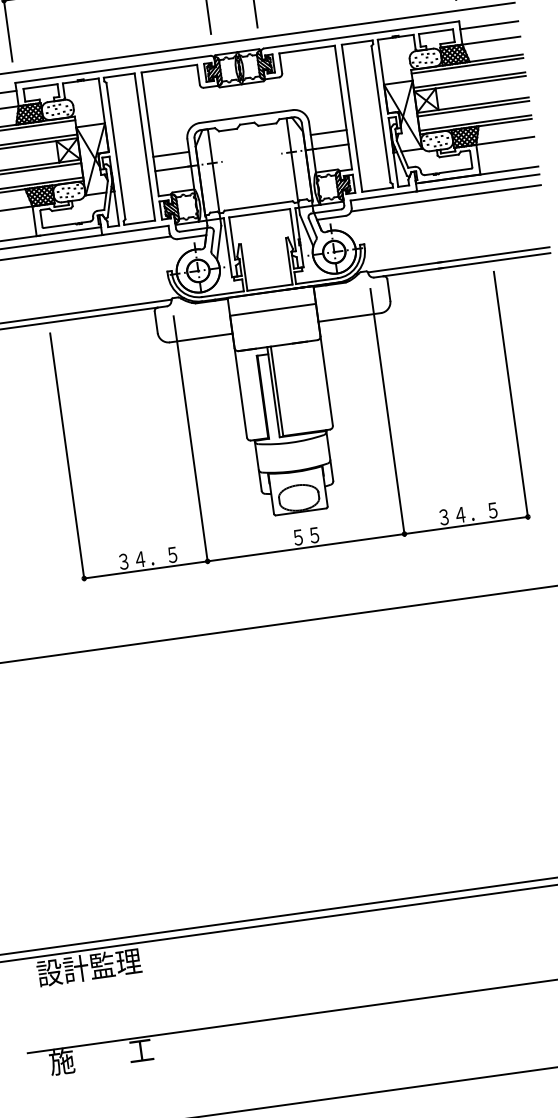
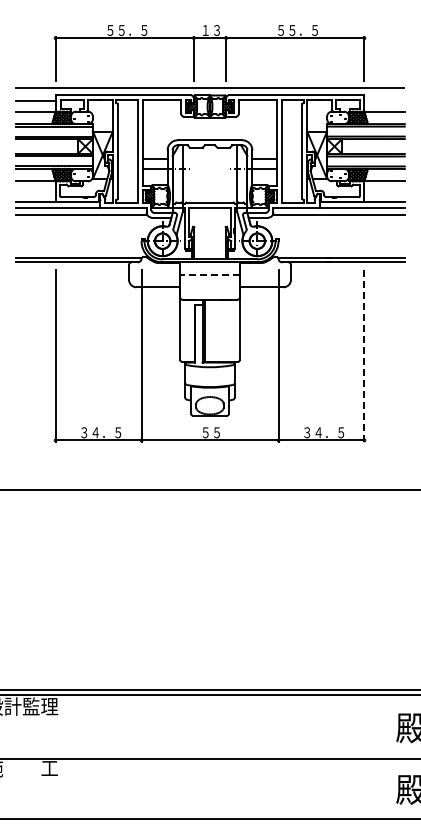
line: (488, 24) -> (384, 100), removed
line: (273, 309) -> (210, 274), solid -> dashed
line: (511, 394) -> (364, 355), solid -> dashed

